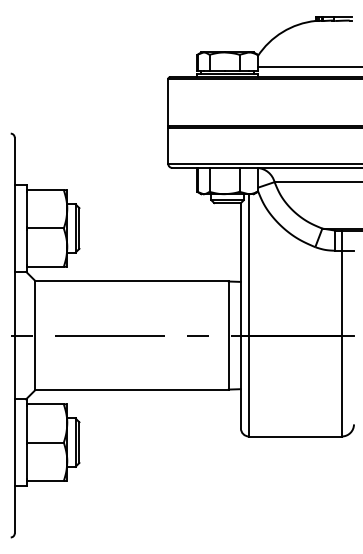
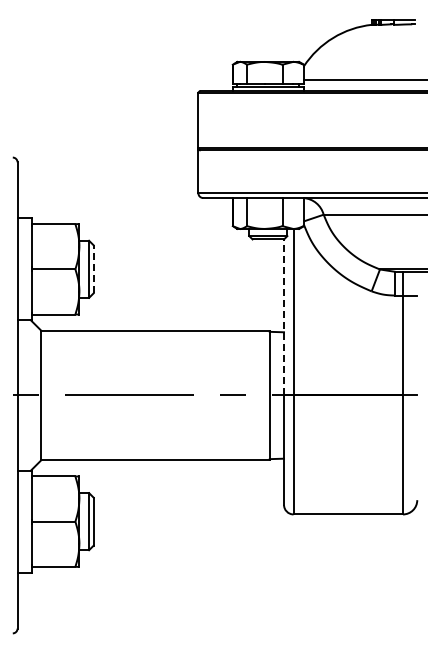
line: (79, 228) -> (93, 269), solid -> dashed
line: (241, 268) -> (284, 316), solid -> dashed

